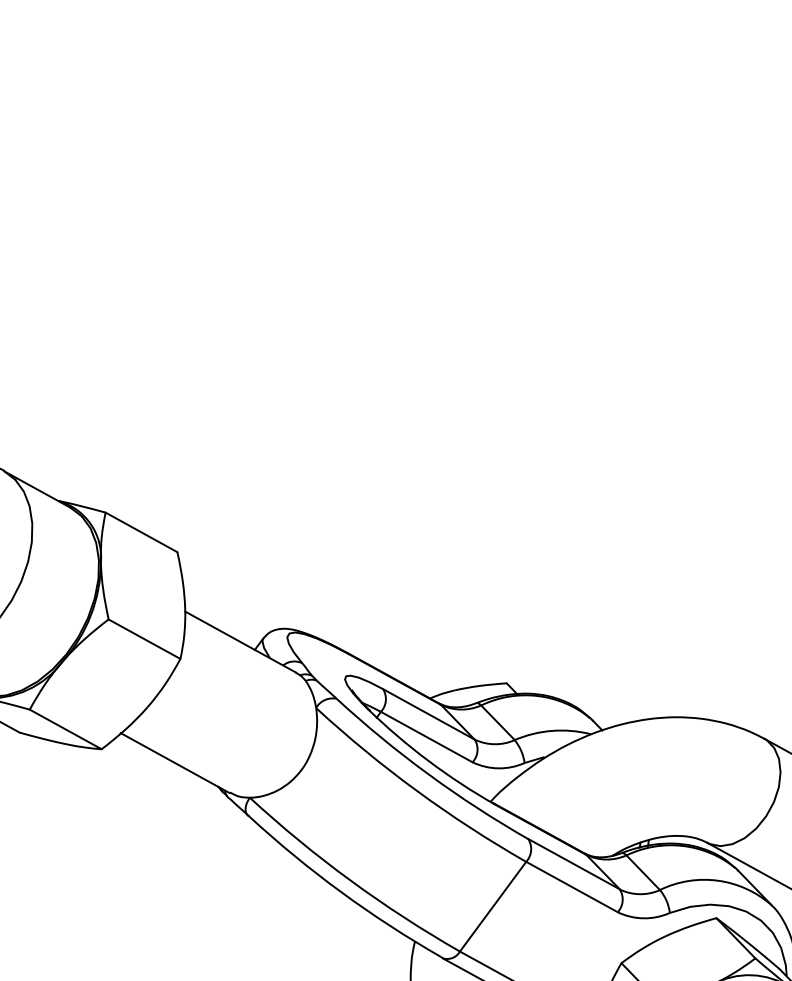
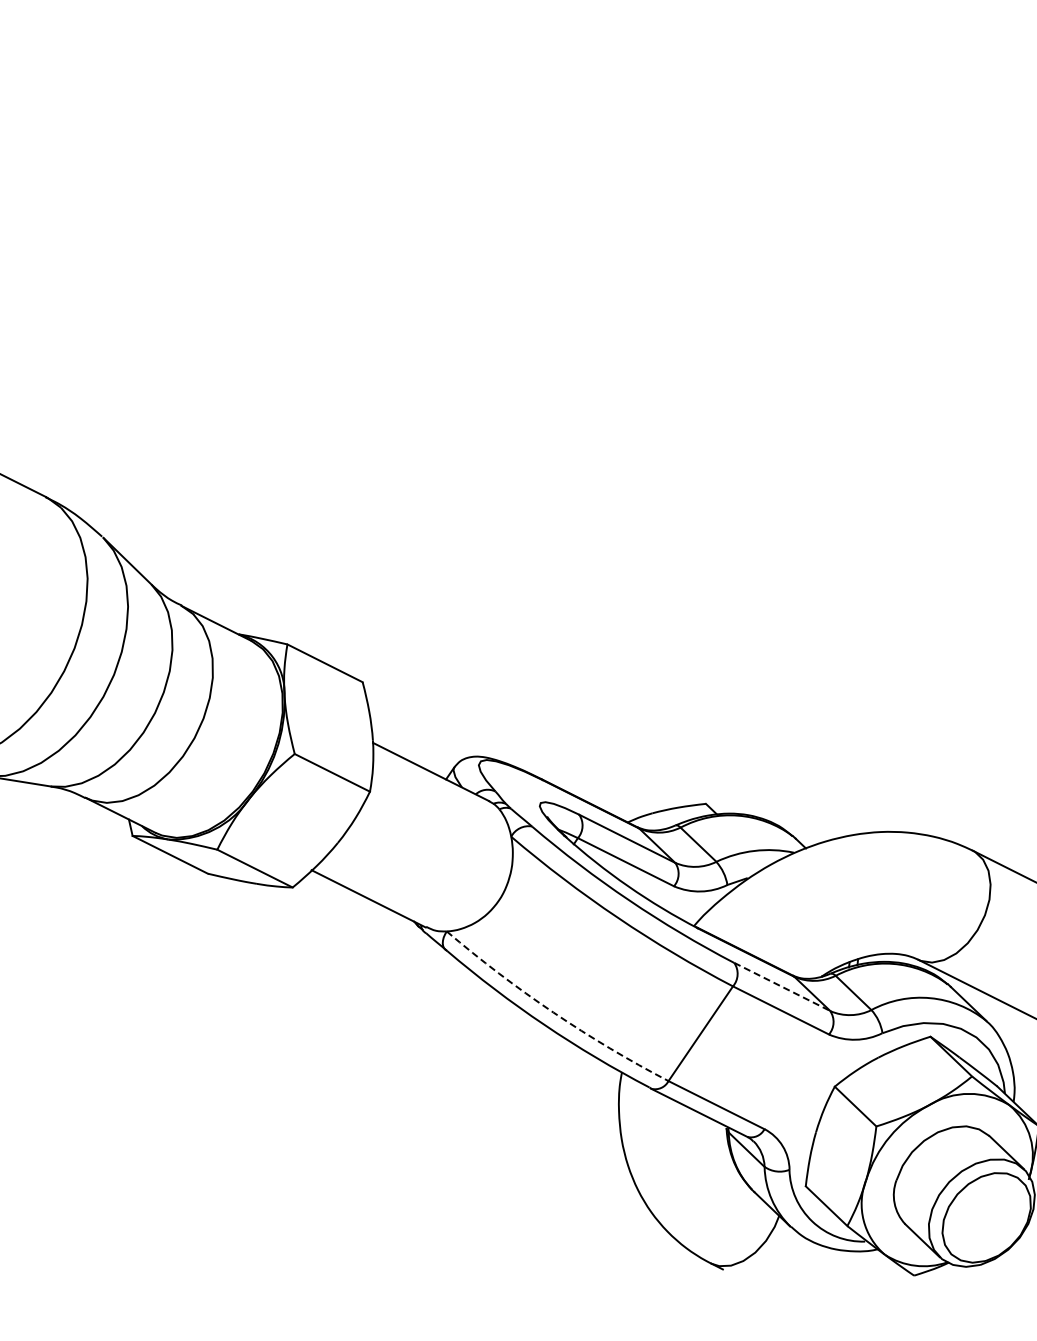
line: (574, 863) -> (782, 986), solid -> dashed
arc: (350, 880) -> (553, 1012), solid -> dashed

